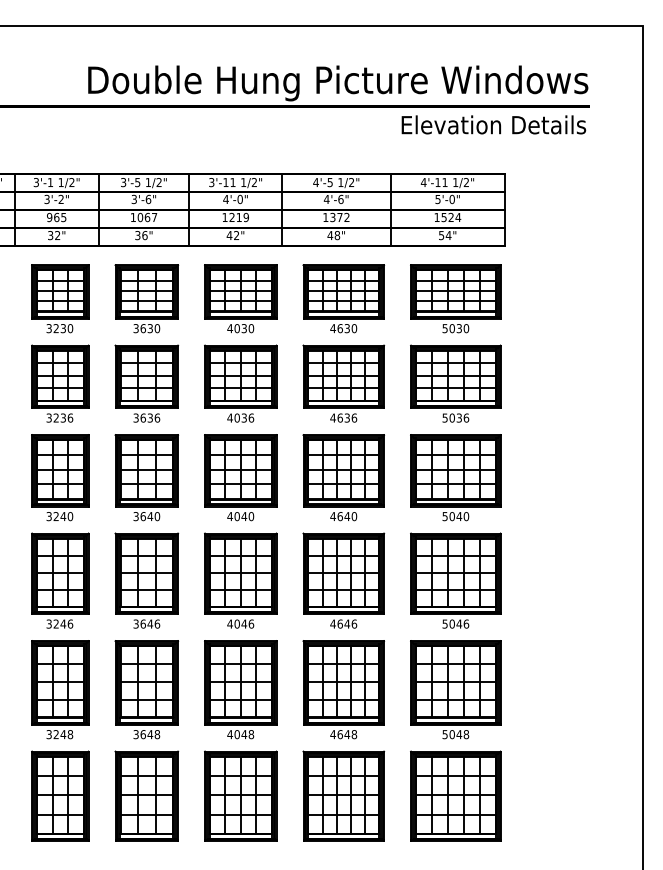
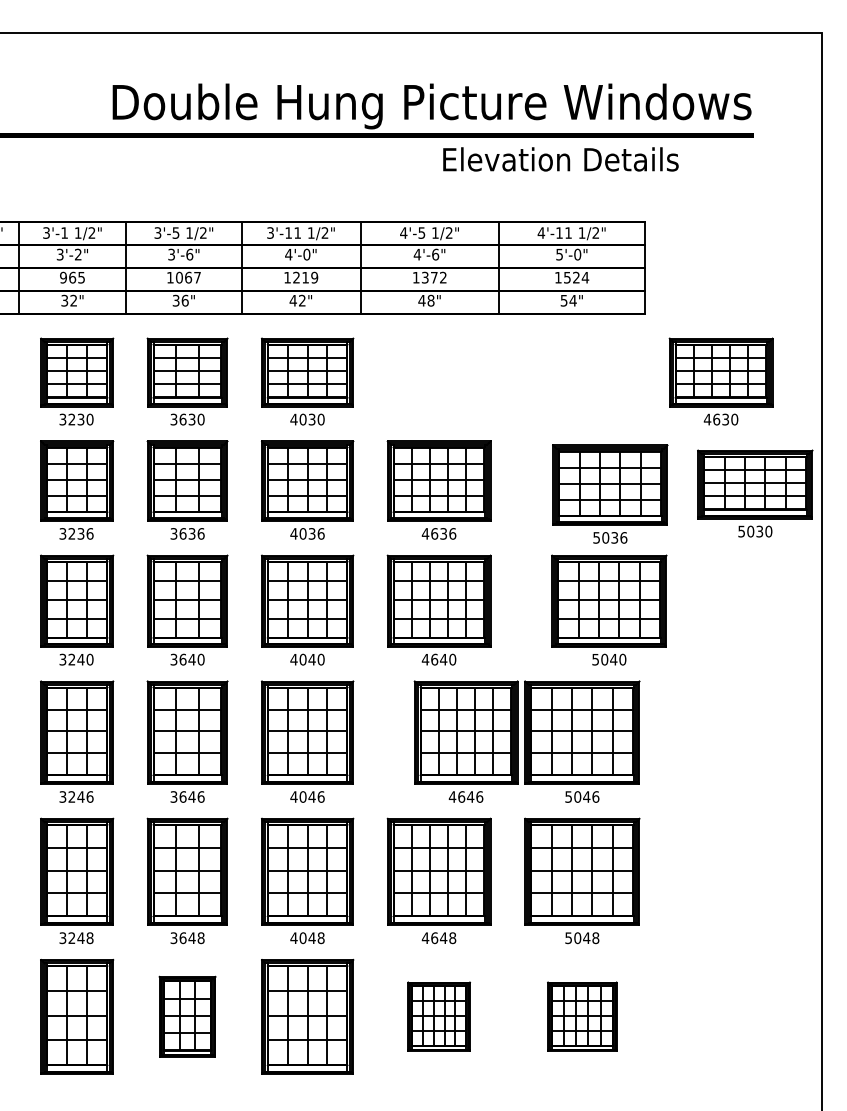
text: (493, 124) -> (560, 159), moved
part: (343, 298) -> (720, 381), moved
part: (455, 298) -> (755, 493), moved
part: (455, 383) -> (610, 493), moved
part: (455, 477) -> (609, 609), moved
part: (343, 580) -> (465, 741), moved
part: (146, 795) -> (187, 1016), size x0.7
part: (343, 795) -> (438, 1016), size x0.6
part: (455, 795) -> (582, 1016), size x0.6

